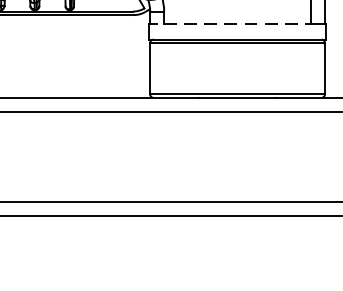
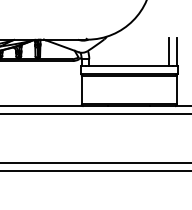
line: (237, 23) -> (129, 65), dashed -> solid

